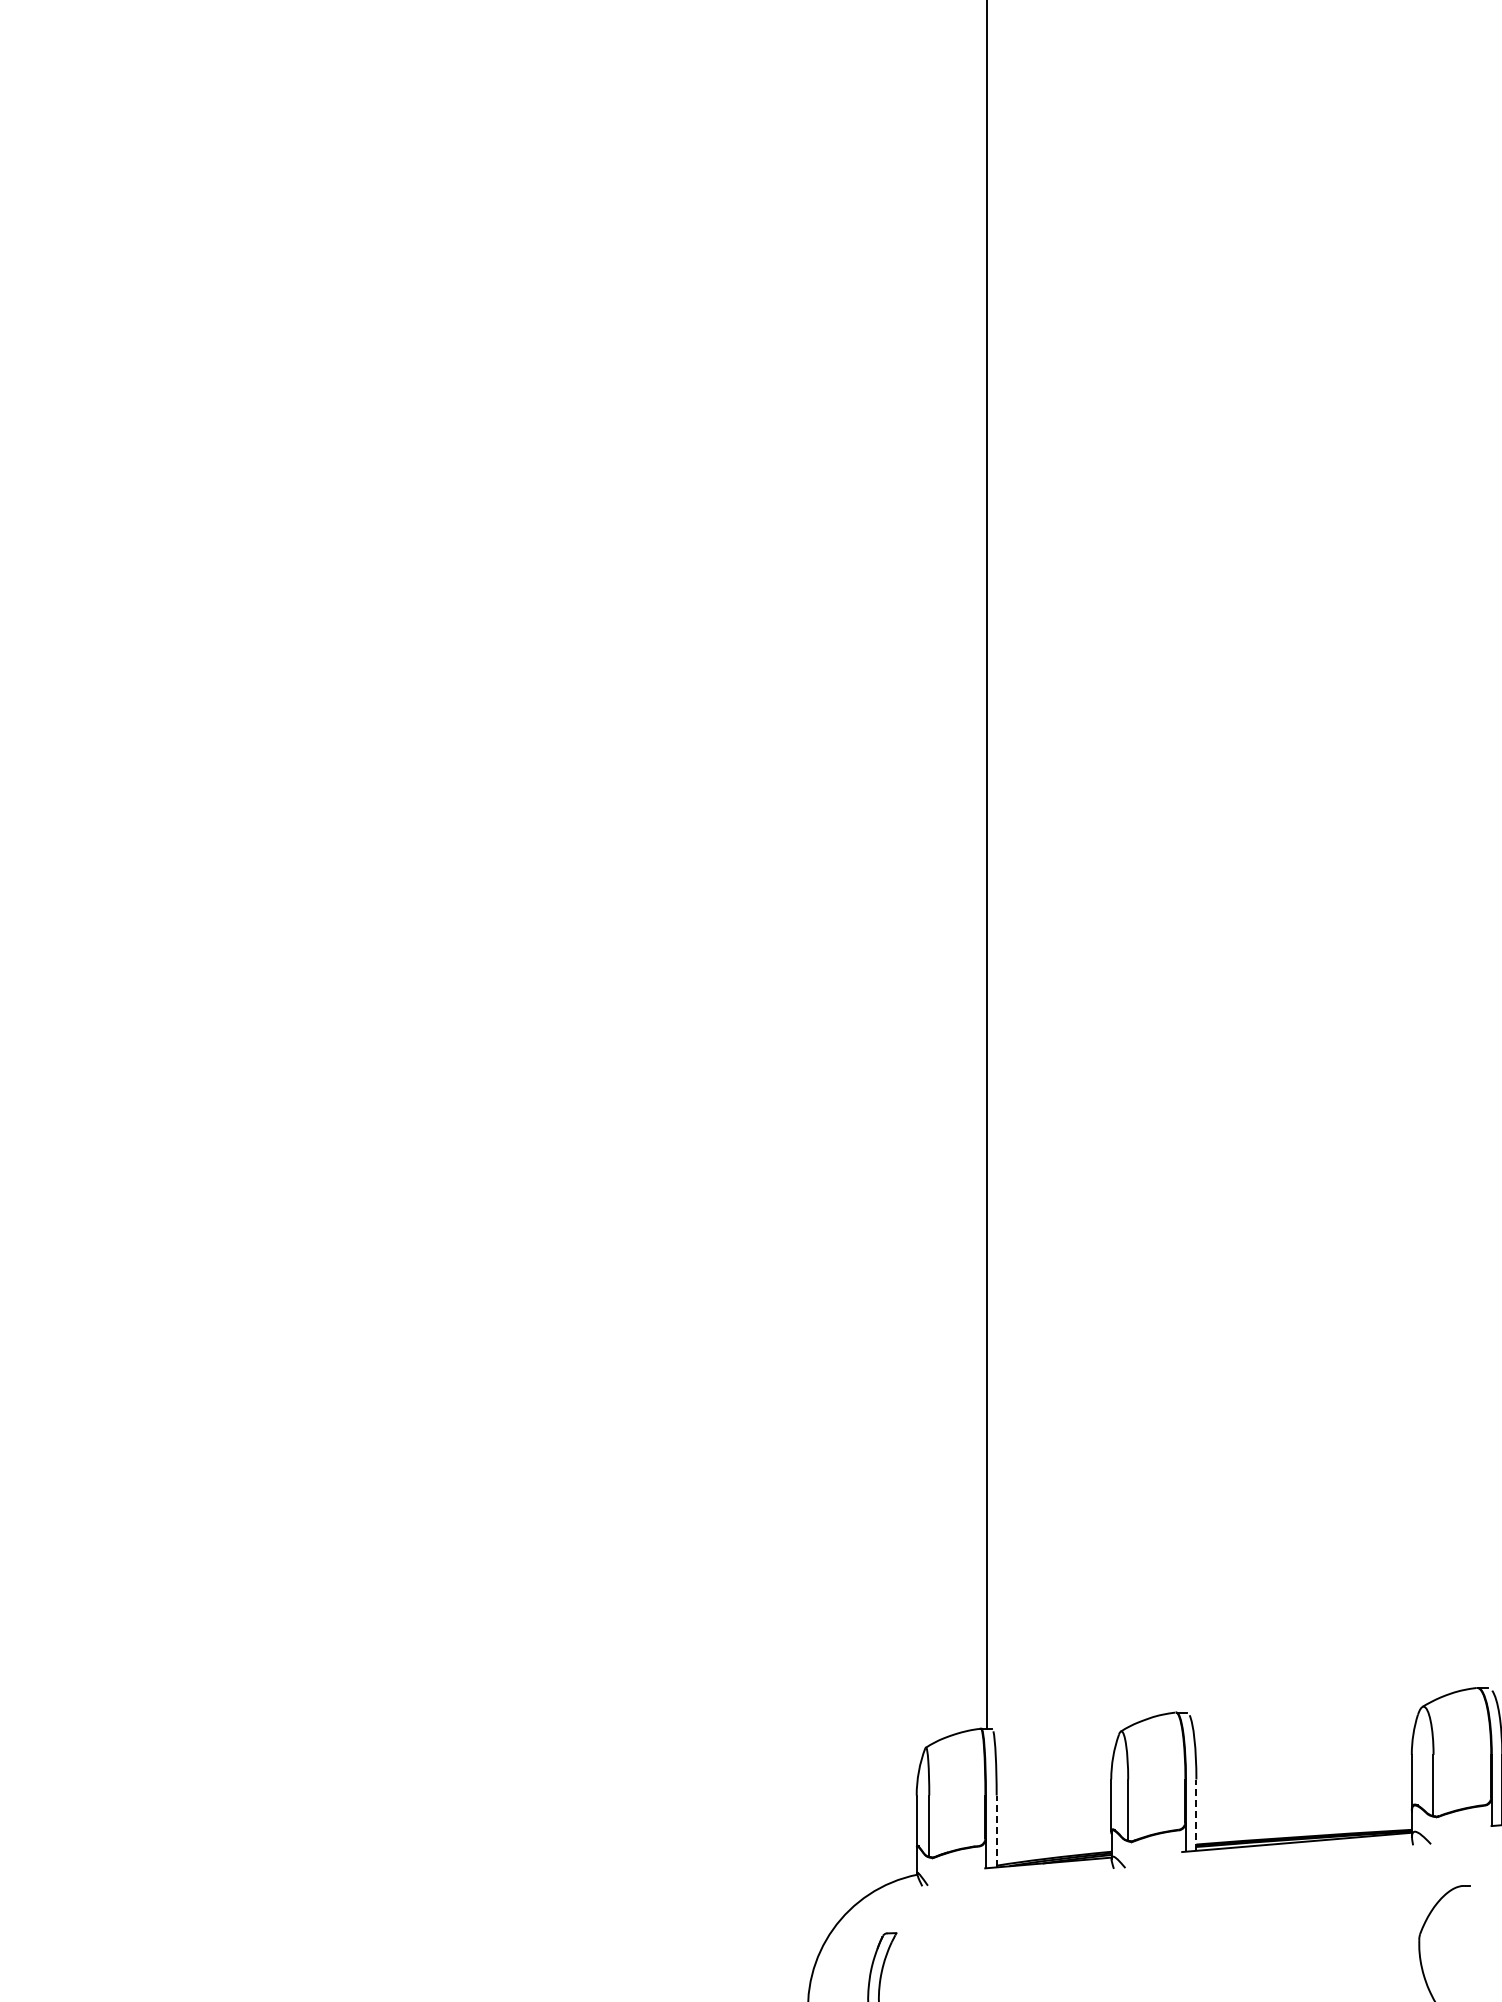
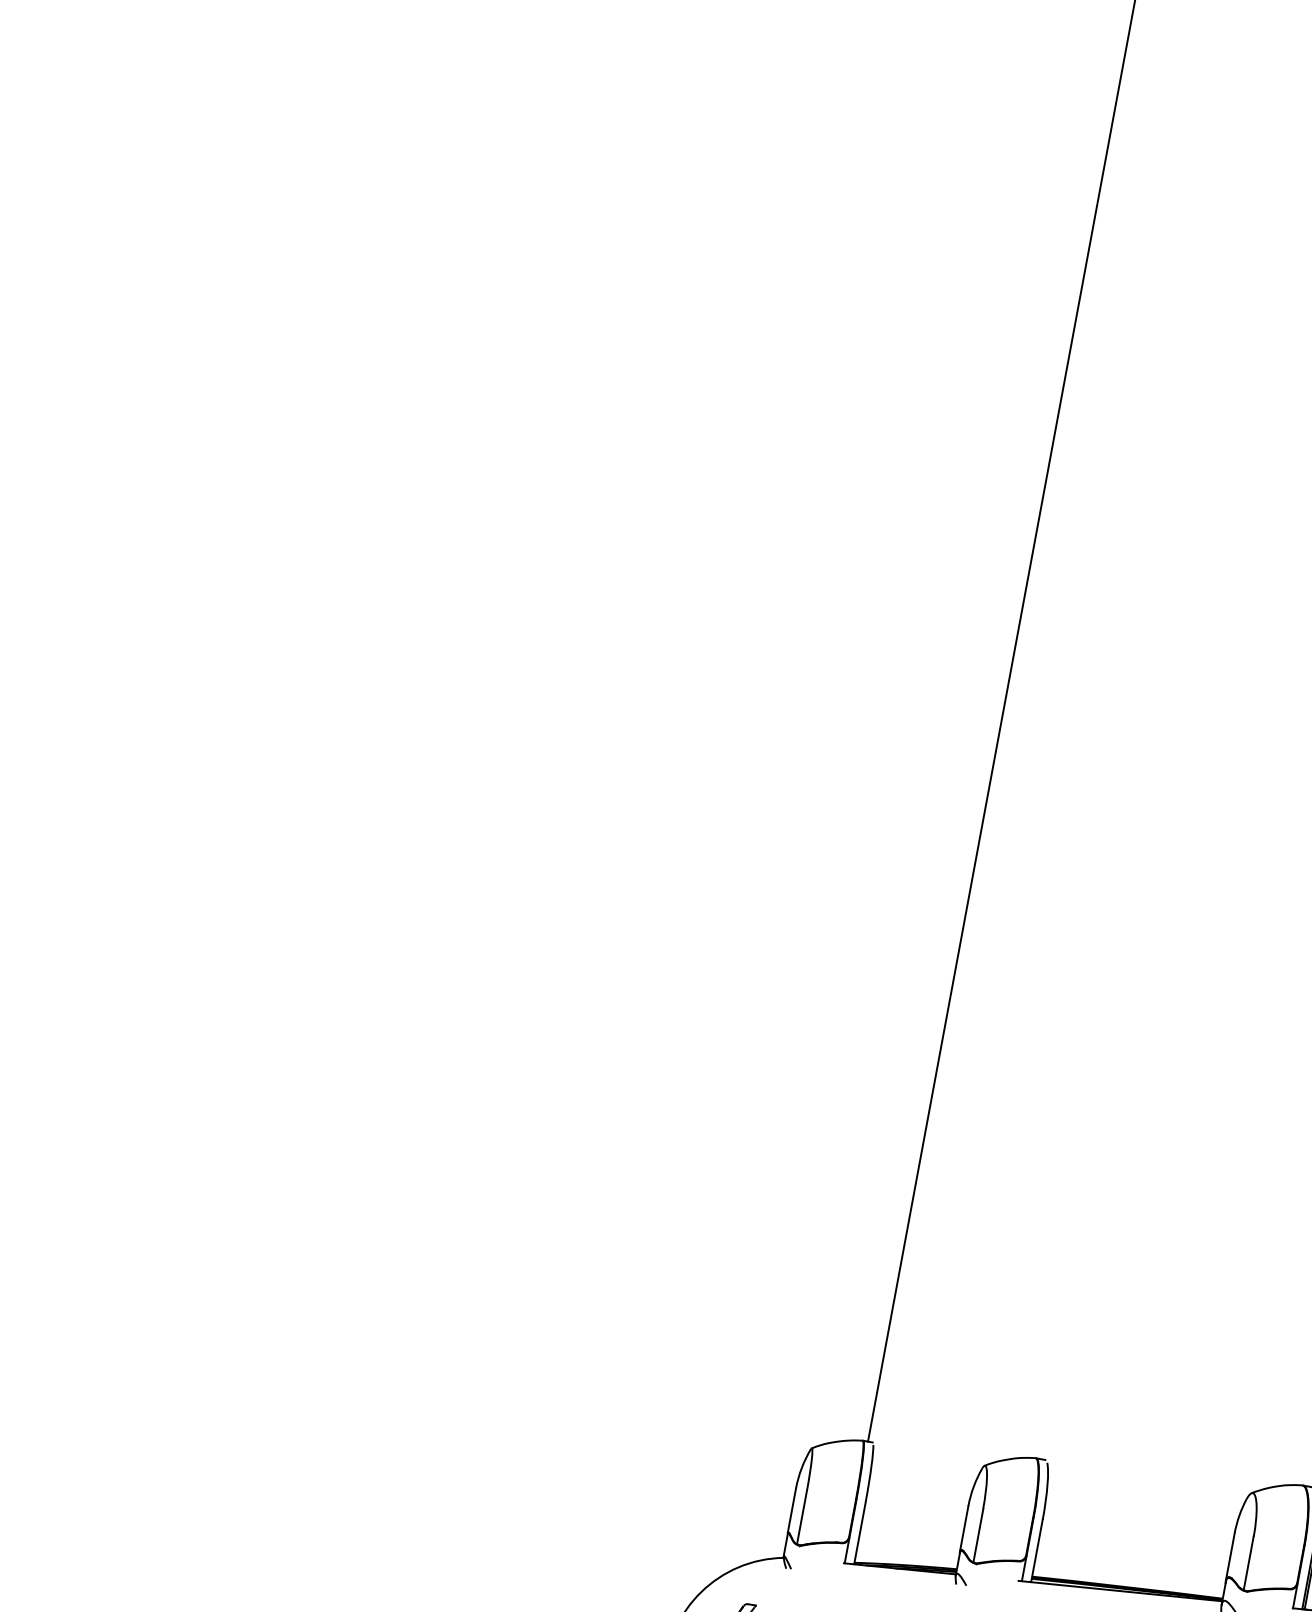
line: (1196, 1815) -> (1036, 1551), dashed -> solid
line: (996, 1831) -> (859, 1532), dashed -> solid

